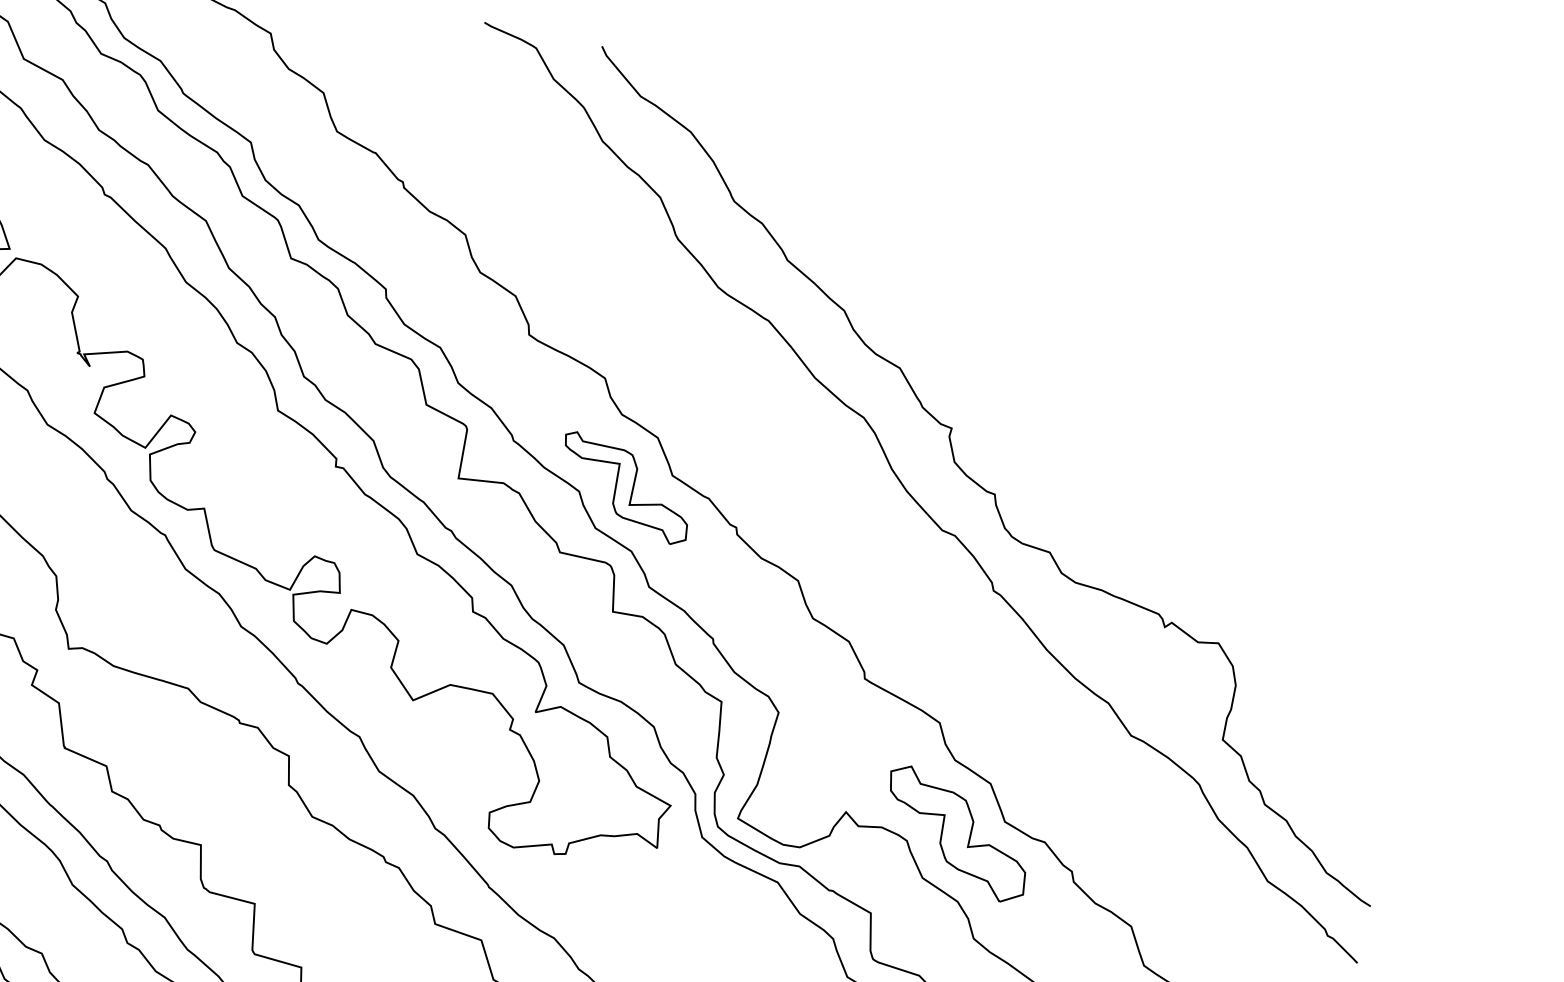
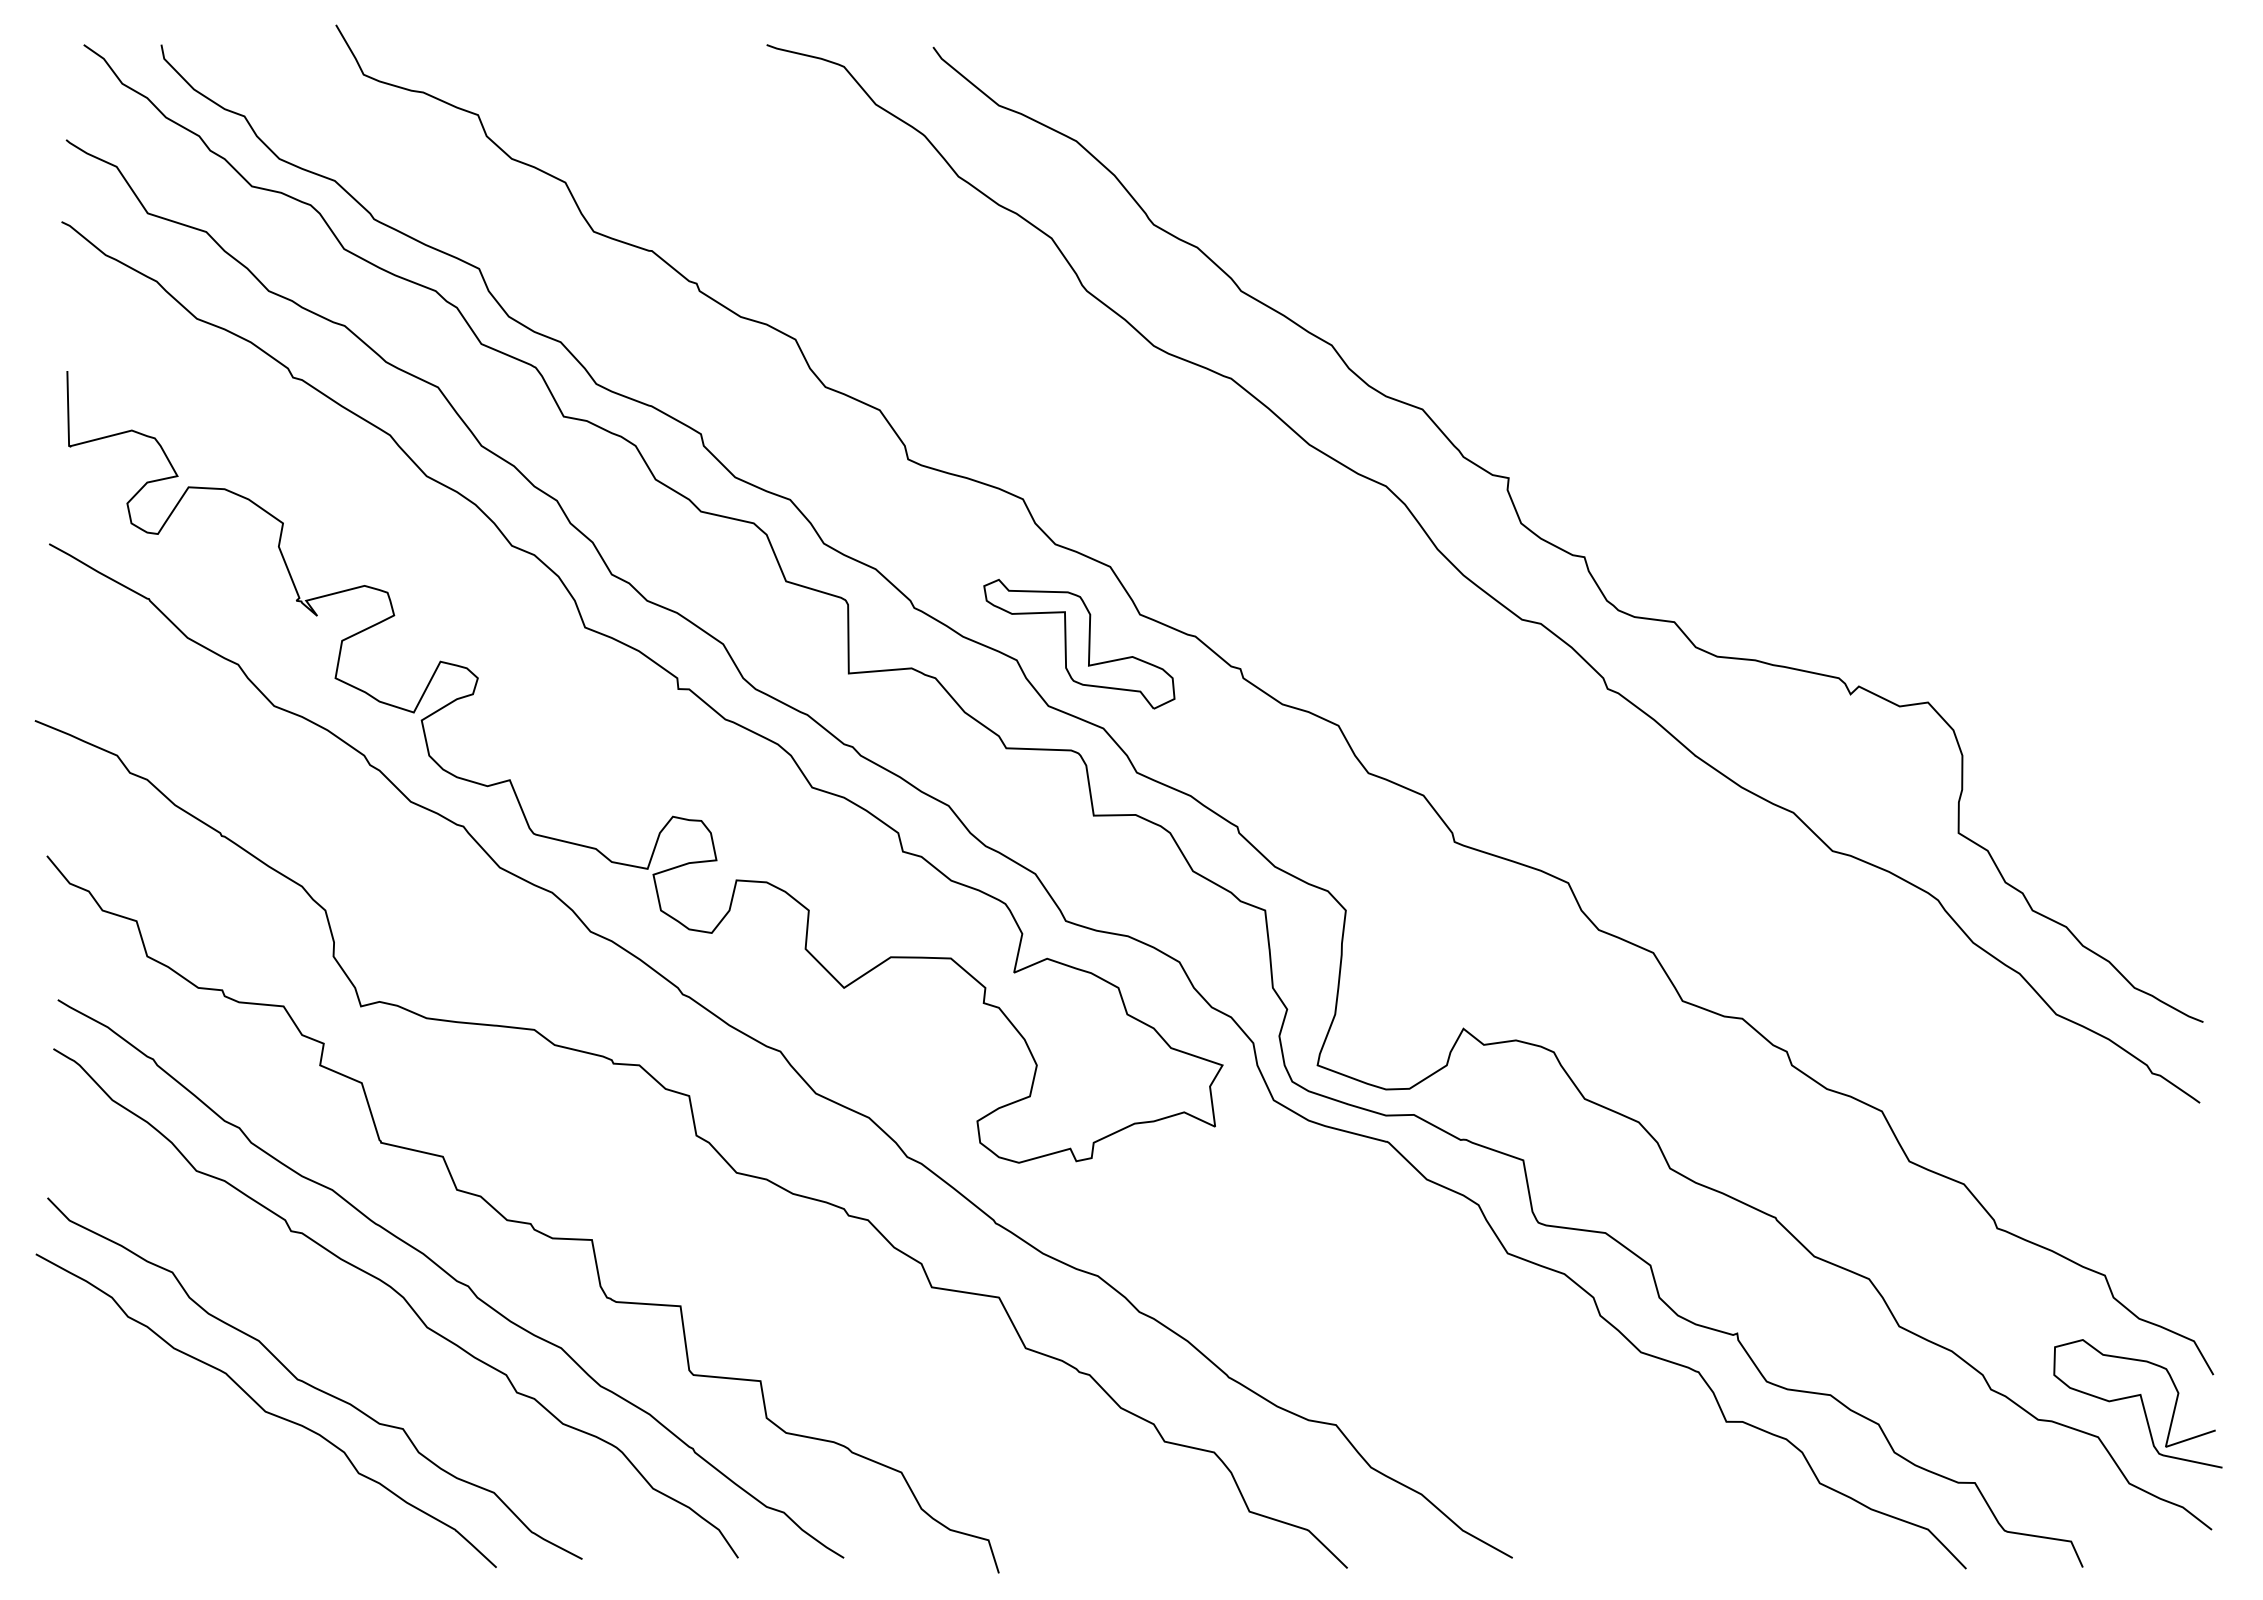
part: (957, 834) -> (1620, 1030), removed

